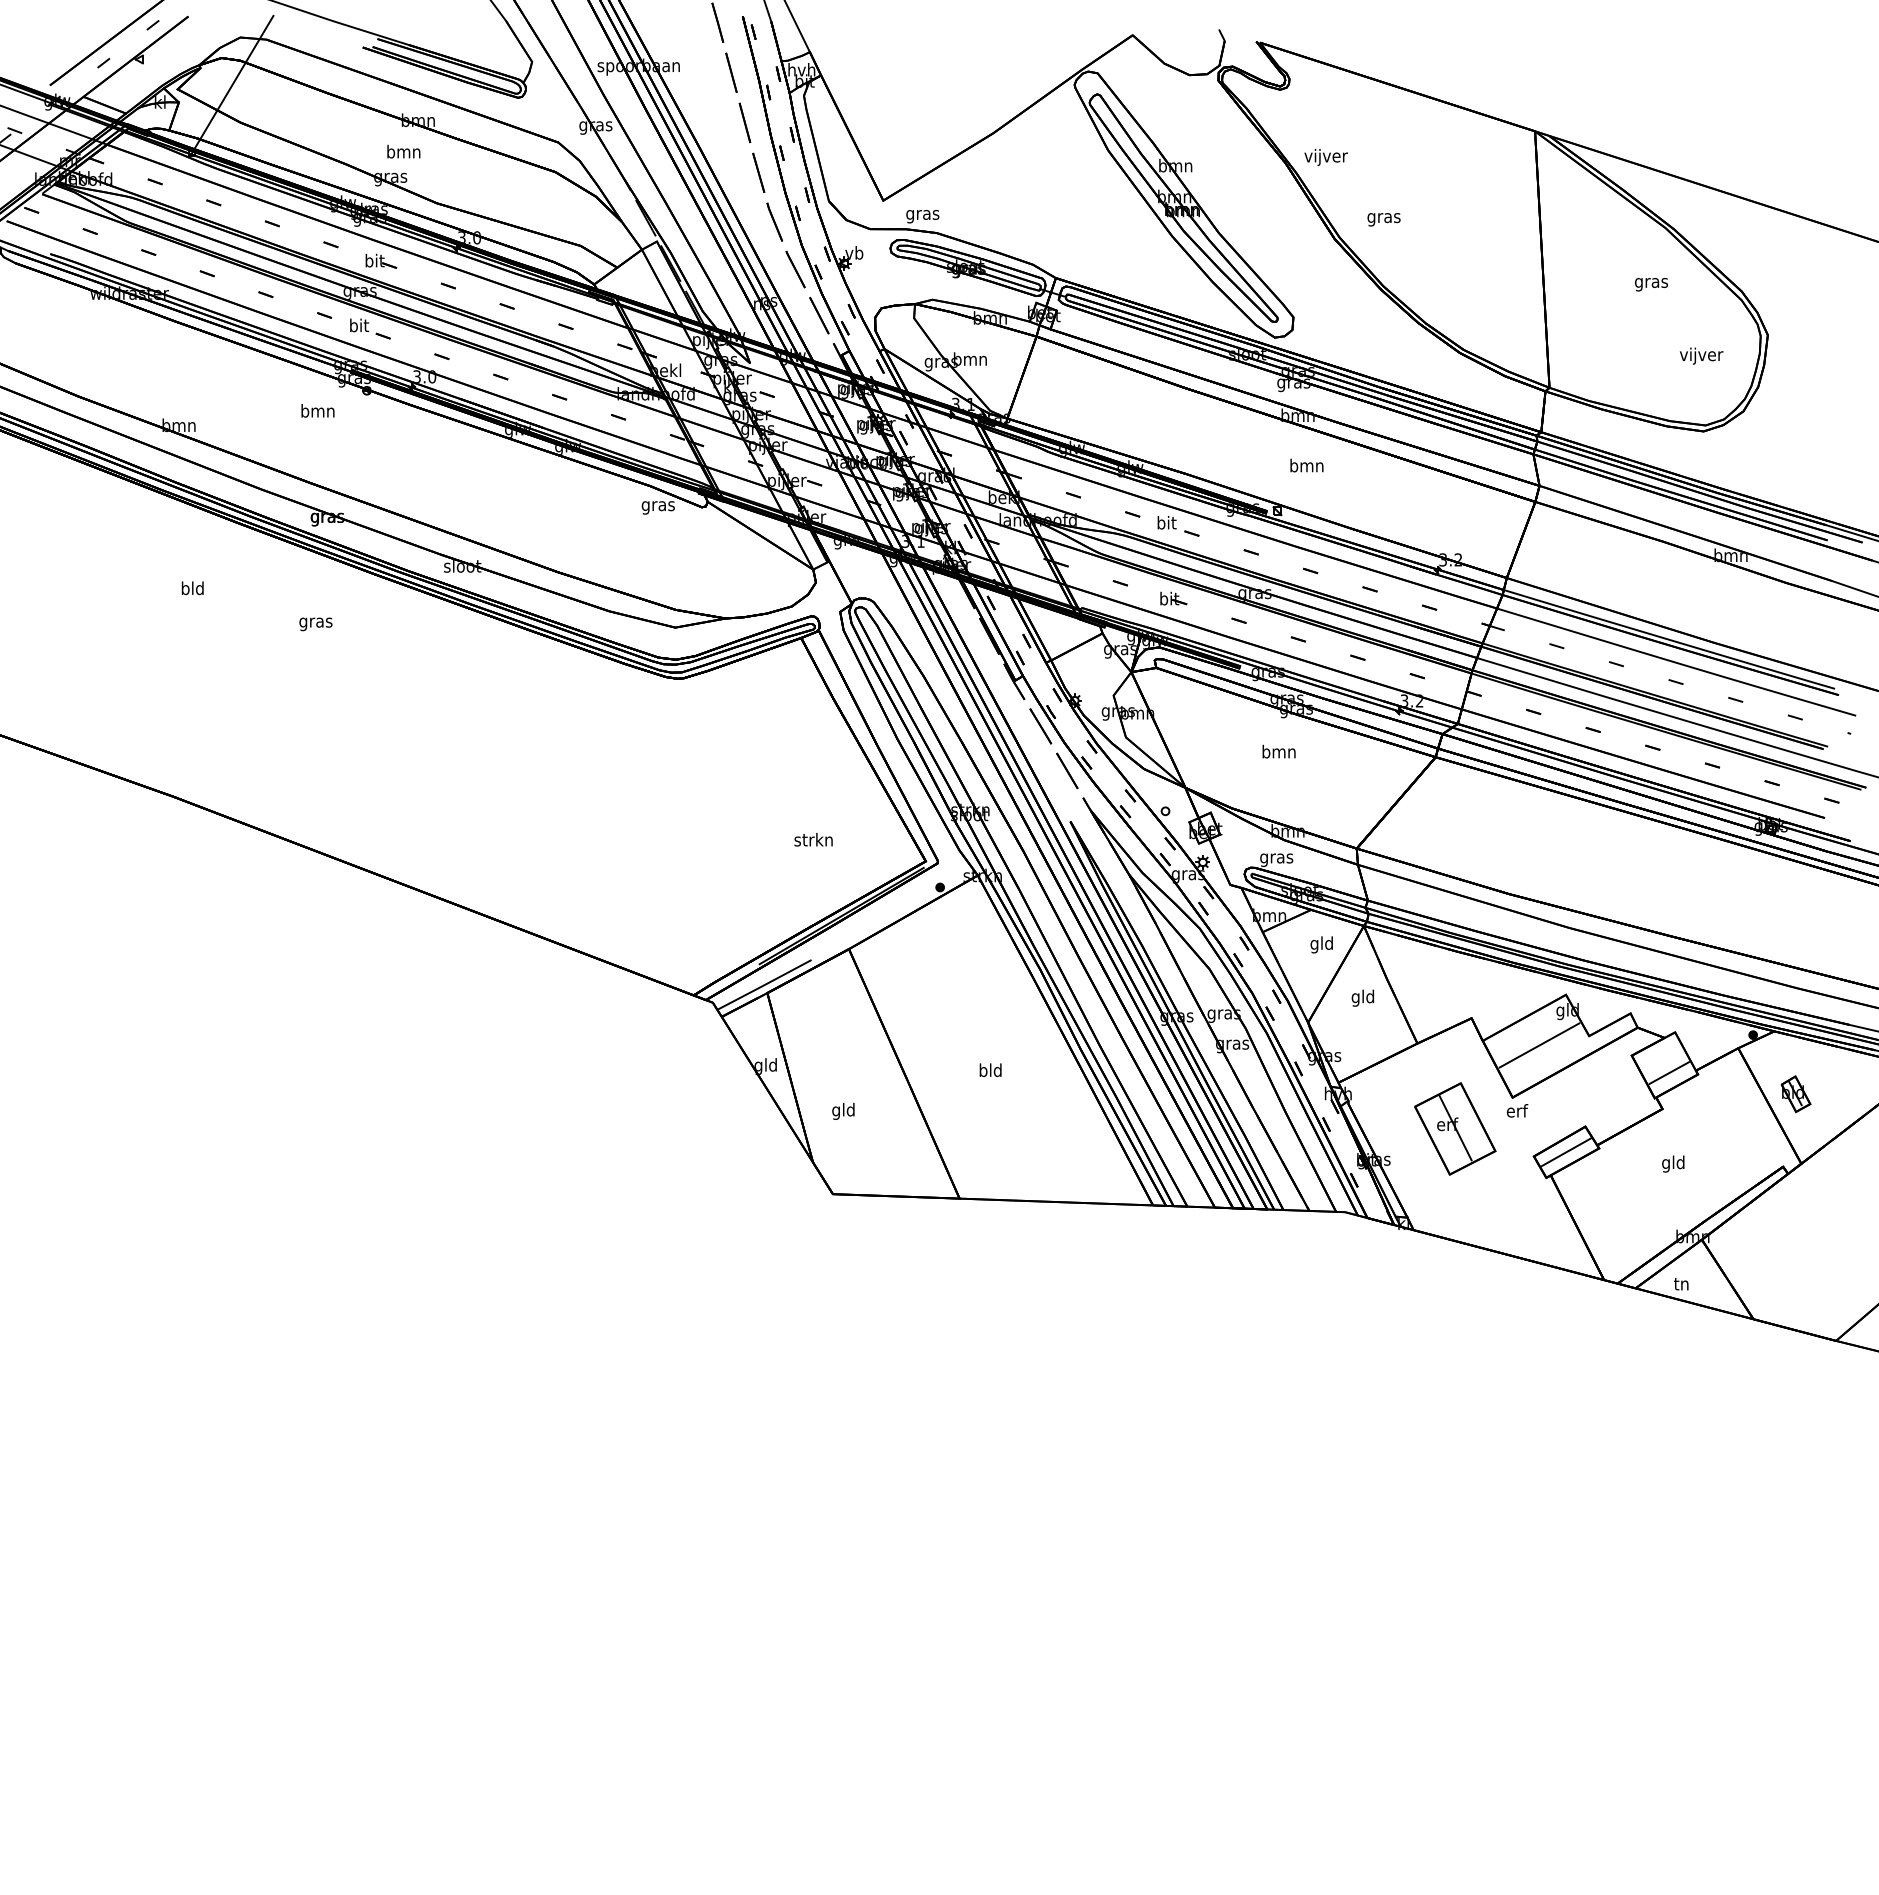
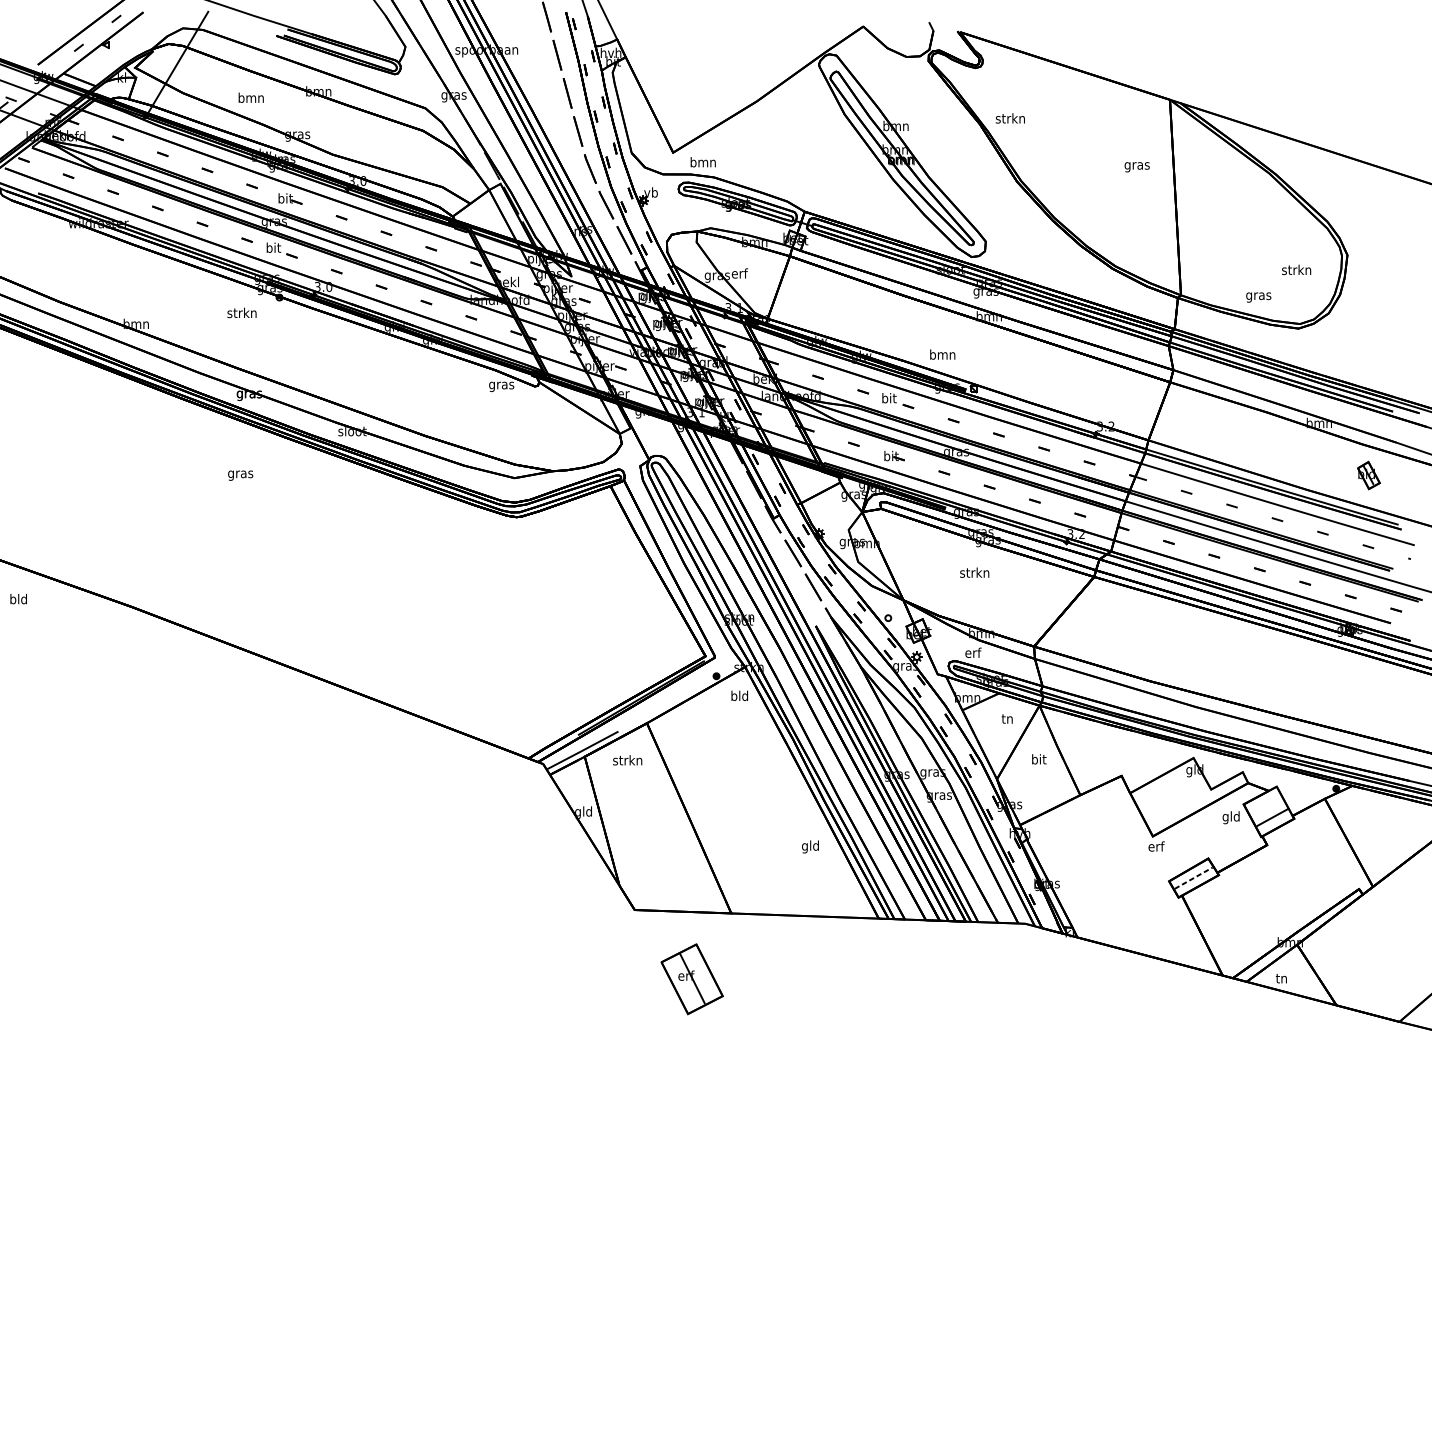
text: (403, 151) -> (250, 97), moved
text: (1325, 157) -> (1010, 119), vijver -> strkn
text: (922, 214) -> (703, 163), gras -> bmn
text: (1383, 219) -> (1136, 167), moved
text: (1651, 284) -> (1258, 297), moved
text: (1701, 355) -> (1296, 270), vijver -> strkn
text: (969, 358) -> (738, 273), bmn -> erf
text: (317, 410) -> (241, 312), bmn -> strkn
text: (1306, 465) -> (942, 354), moved
text: (192, 588) -> (18, 599), moved
text: (1278, 751) -> (974, 572), bmn -> strkn
text: (813, 839) -> (627, 760), moved
text: (1276, 857) -> (972, 653), gras -> erf
text: (1321, 944) -> (1007, 719), gld -> tn
text: (1362, 997) -> (1038, 760), gld -> bit
line: (1539, 1045) -> (1173, 796), removed
text: (990, 1069) -> (739, 695), moved
part: (1795, 1094) -> (1368, 475), moved
text: (843, 1110) -> (810, 846), moved
part: (1455, 1128) -> (692, 978), moved
line: (1566, 1152) -> (1193, 878), solid -> dashed
text: (1673, 1163) -> (1231, 817), moved

